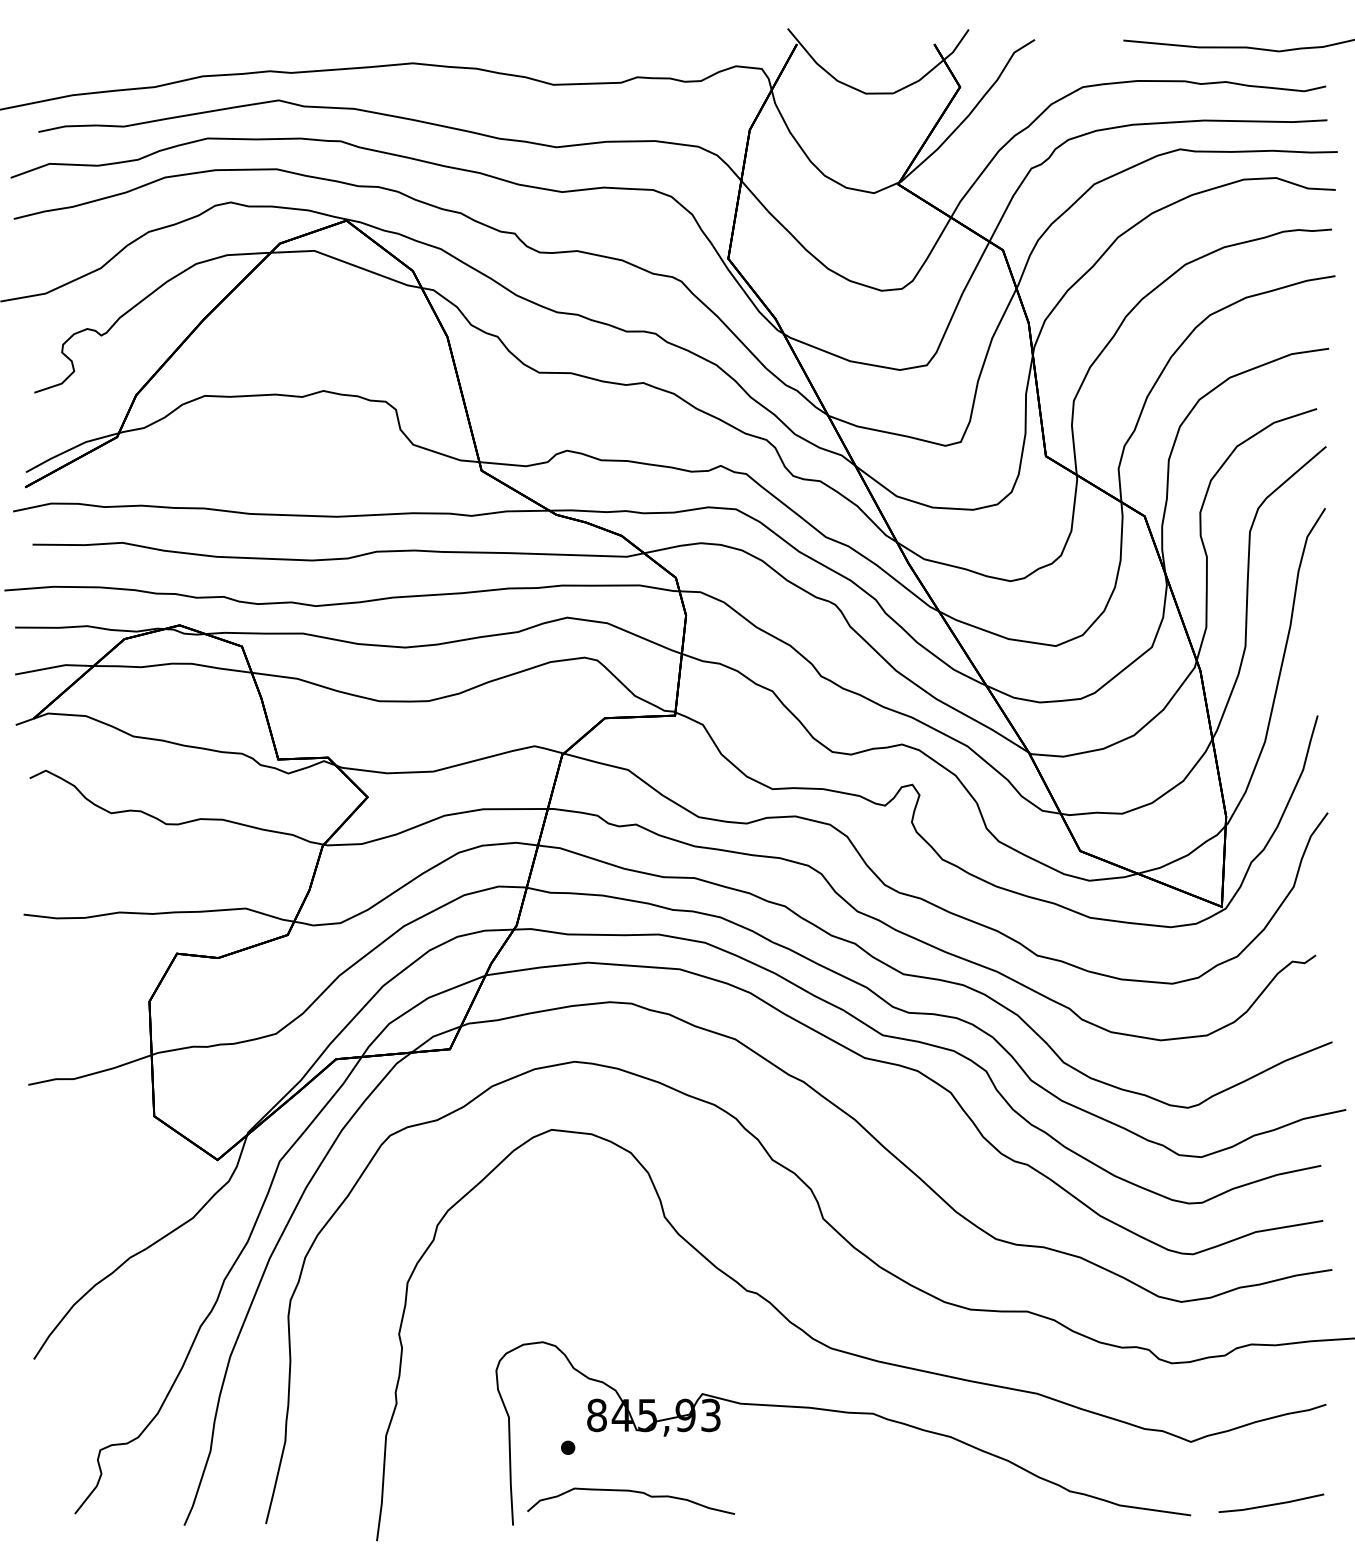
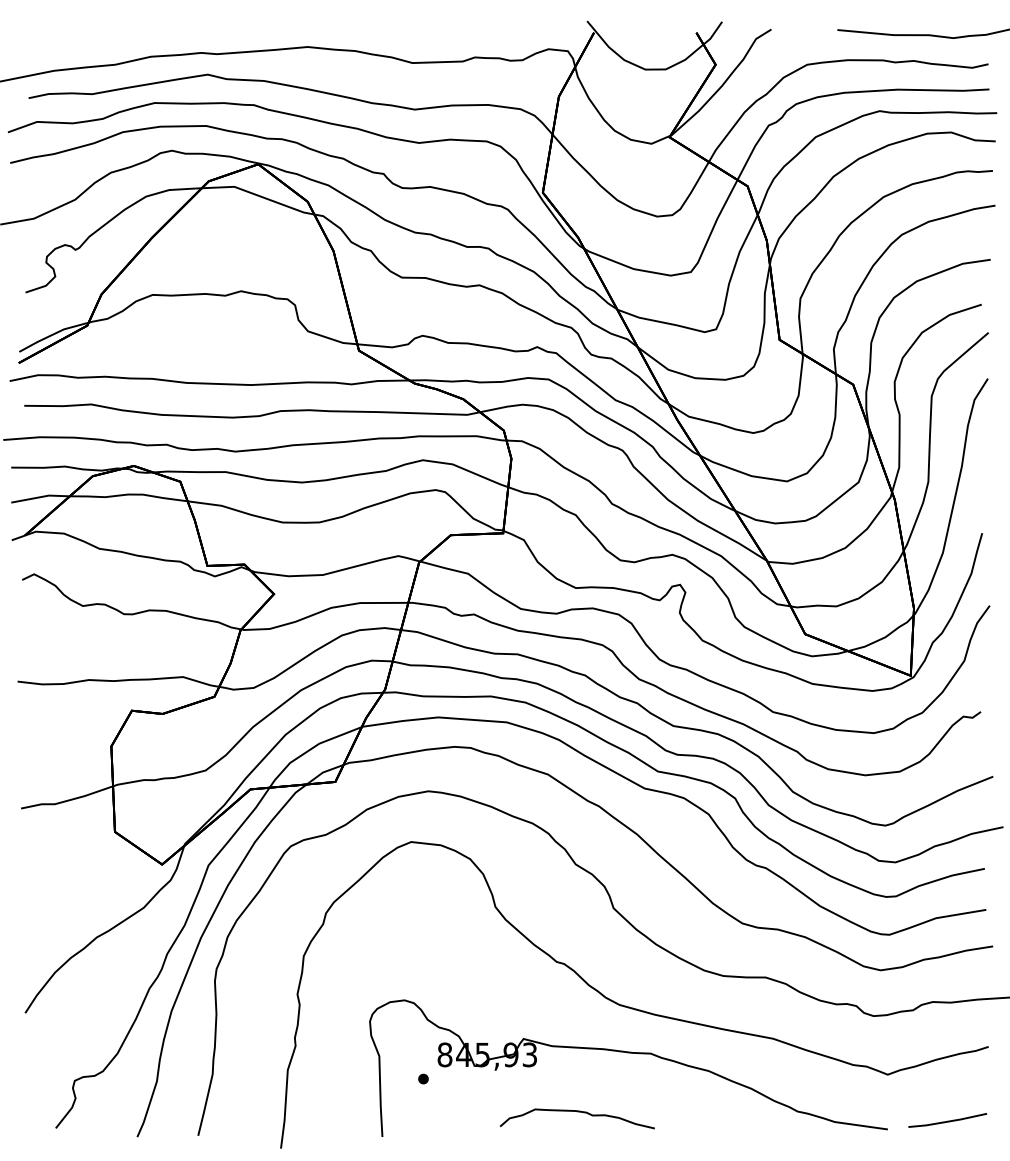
curve: (631, 1492) -> (577, 1112), moved

